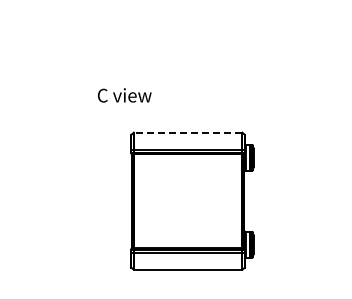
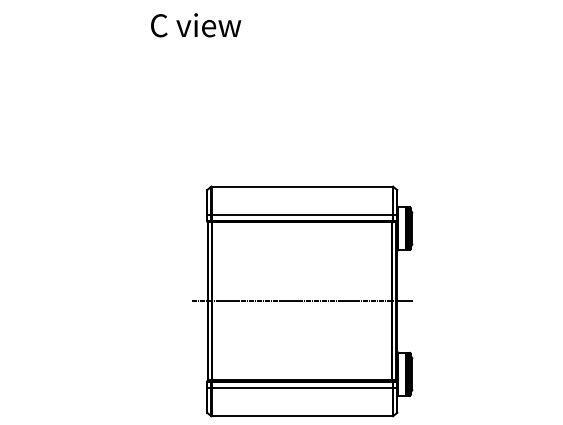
text: (124, 95) -> (195, 25), moved
line: (187, 132) -> (301, 186), dashed -> solid
line: (188, 201) -> (302, 301), added

